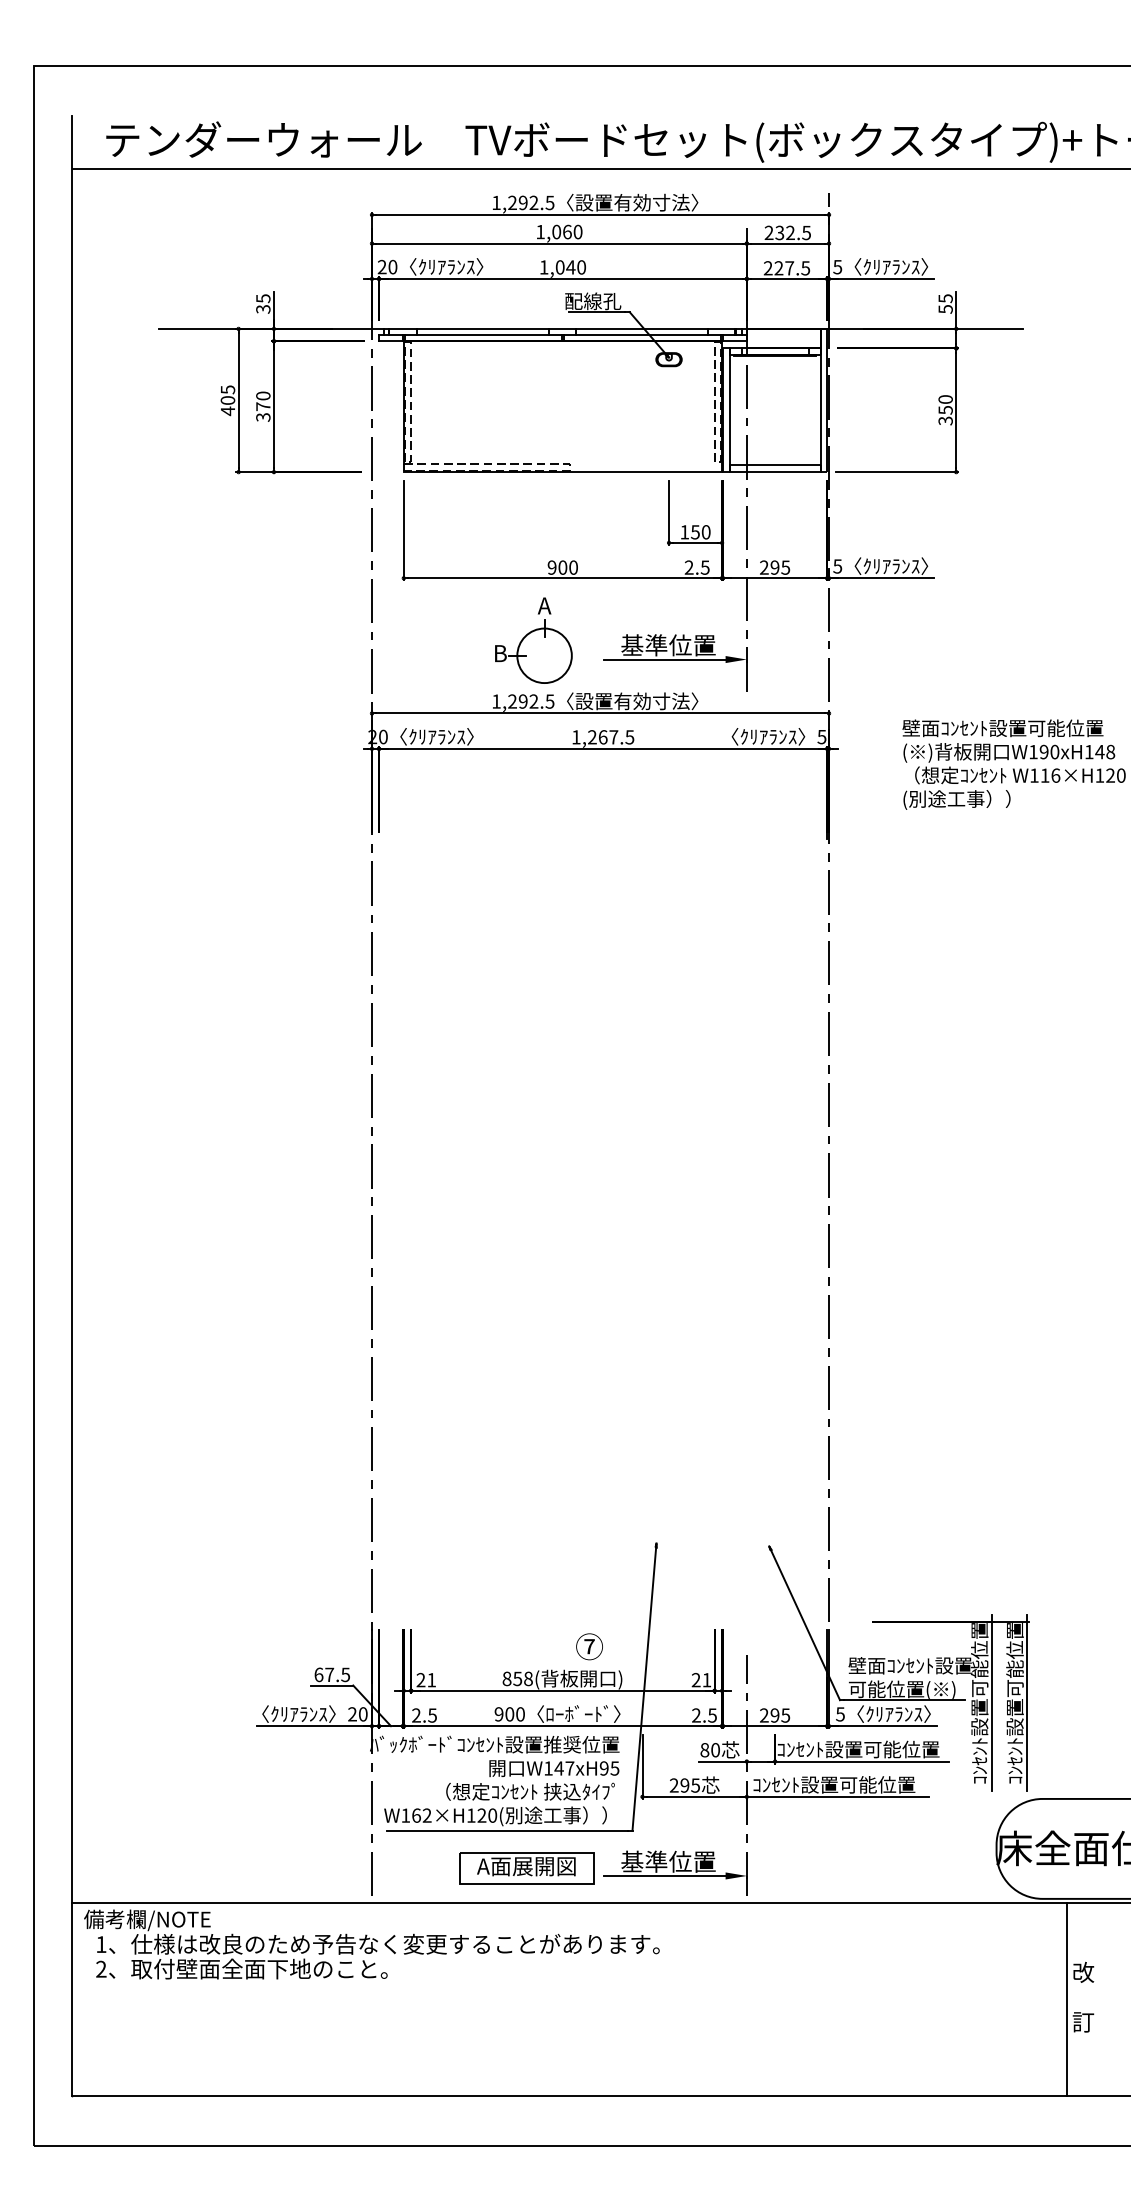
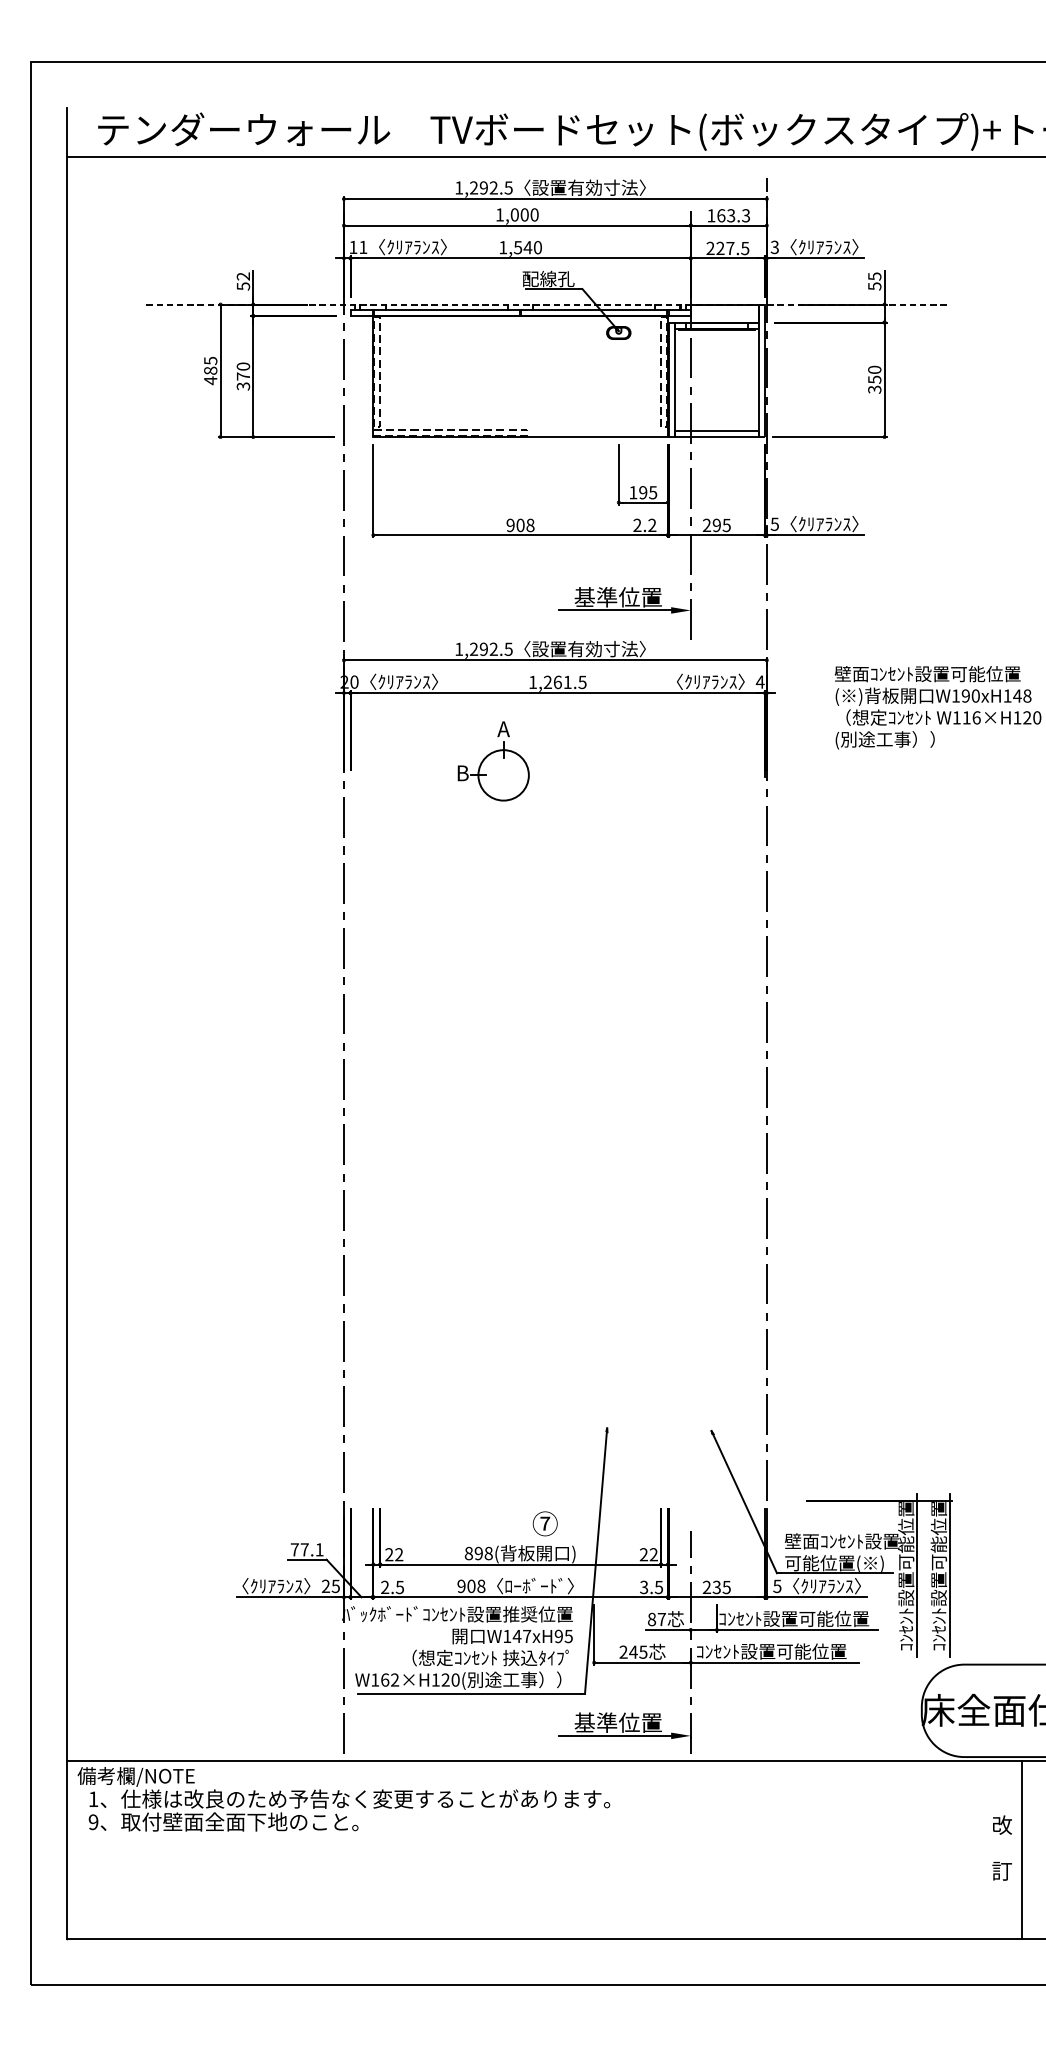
text: (567, 231) -> (524, 214), 1,060 -> 1,000
text: (787, 232) -> (728, 215), 232.5 -> 163.3
text: (387, 266) -> (358, 246), 20 -> 11
text: (837, 266) -> (774, 246), 5 -> 3
text: (559, 267) -> (517, 247), 1,040 -> 1,540
text: (263, 303) -> (243, 281), 35 -> 52
line: (591, 328) -> (547, 304), solid -> dashed
text: (227, 400) -> (210, 370), 405 -> 485
text: (700, 532) -> (647, 492), 150 -> 195
text: (573, 567) -> (530, 525), 900 -> 908
text: (704, 567) -> (651, 525), 2.5 -> 2.2
part: (533, 640) -> (493, 761), moved
text: (613, 737) -> (567, 682), 1,267.5 -> 1,261.5
text: (821, 737) -> (759, 682), 5 -> 4
text: (331, 1674) -> (306, 1549), 67.5 -> 77.1
text: (517, 1678) -> (478, 1553), 858( -> 898(
text: (431, 1679) -> (399, 1554), 21 -> 22
text: (706, 1679) -> (653, 1554), 21 -> 22
text: (362, 1714) -> (335, 1586), 20 -> 25
text: (520, 1714) -> (481, 1586), 900 -> 908
text: (696, 1715) -> (644, 1587), 2.5 -> 3.5
text: (774, 1715) -> (716, 1587), 295 -> 235
text: (715, 1750) -> (661, 1619), 80 -> 87
text: (684, 1785) -> (633, 1652), 295 -> 245
part: (526, 1868) -> (486, 1728), removed
text: (101, 1969) -> (93, 1822), 2 -> 9
line: (1067, 1999) -> (1022, 1850), moved

